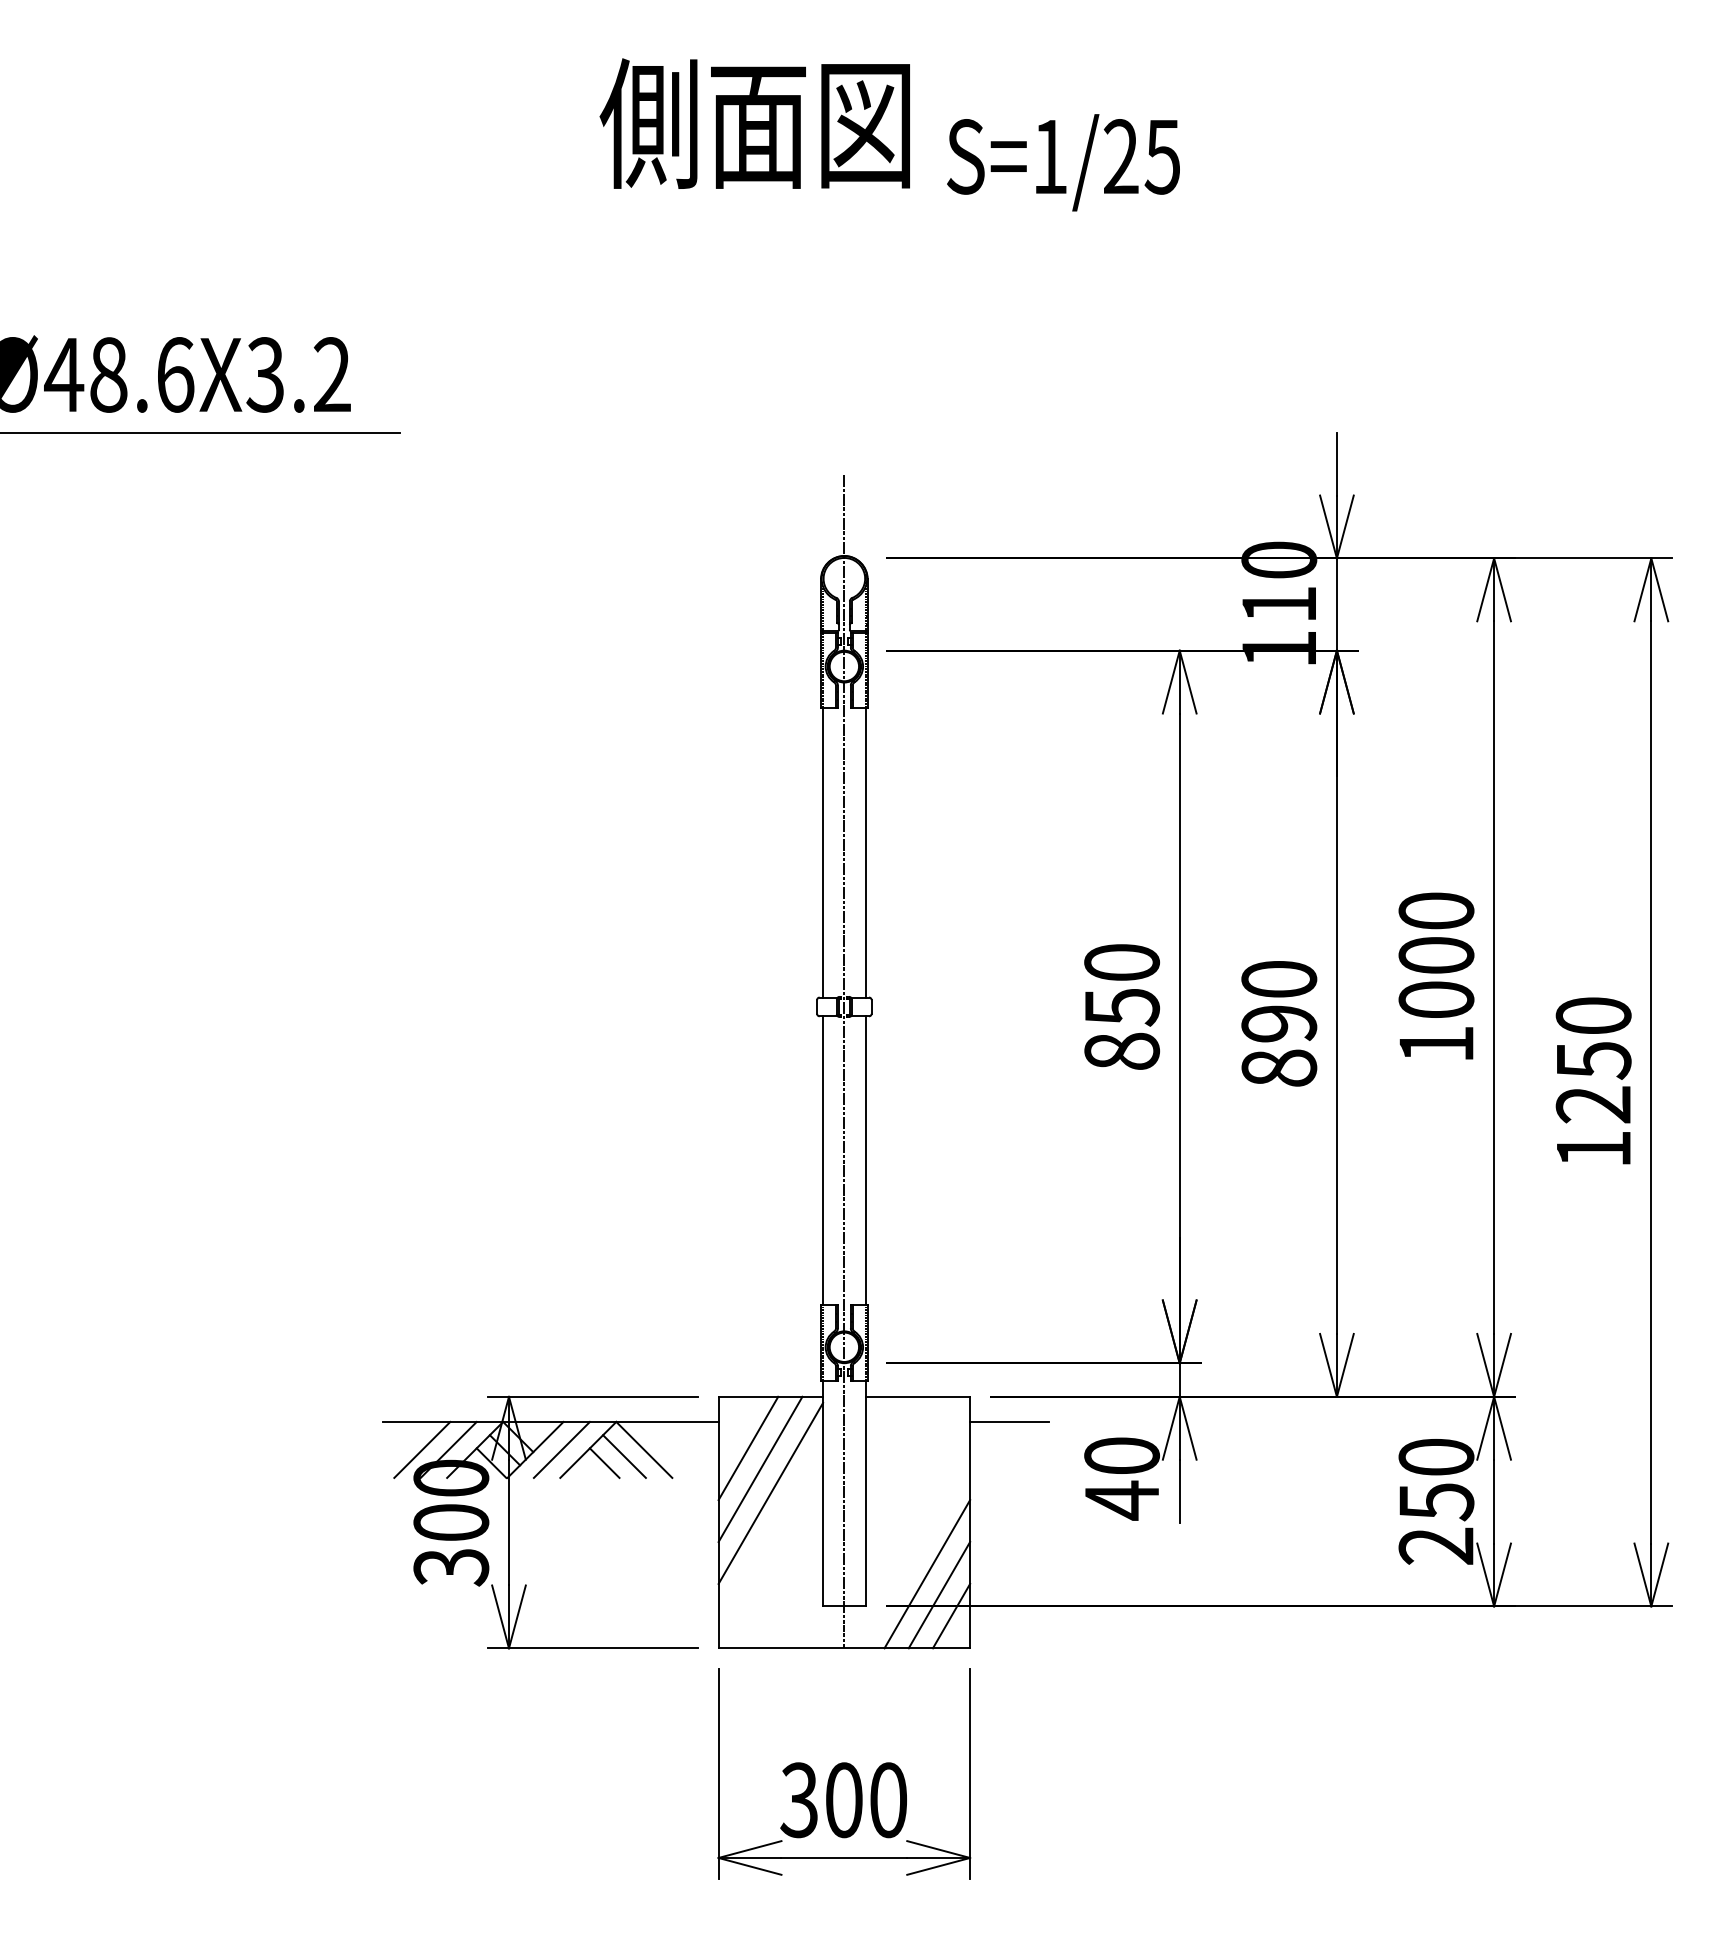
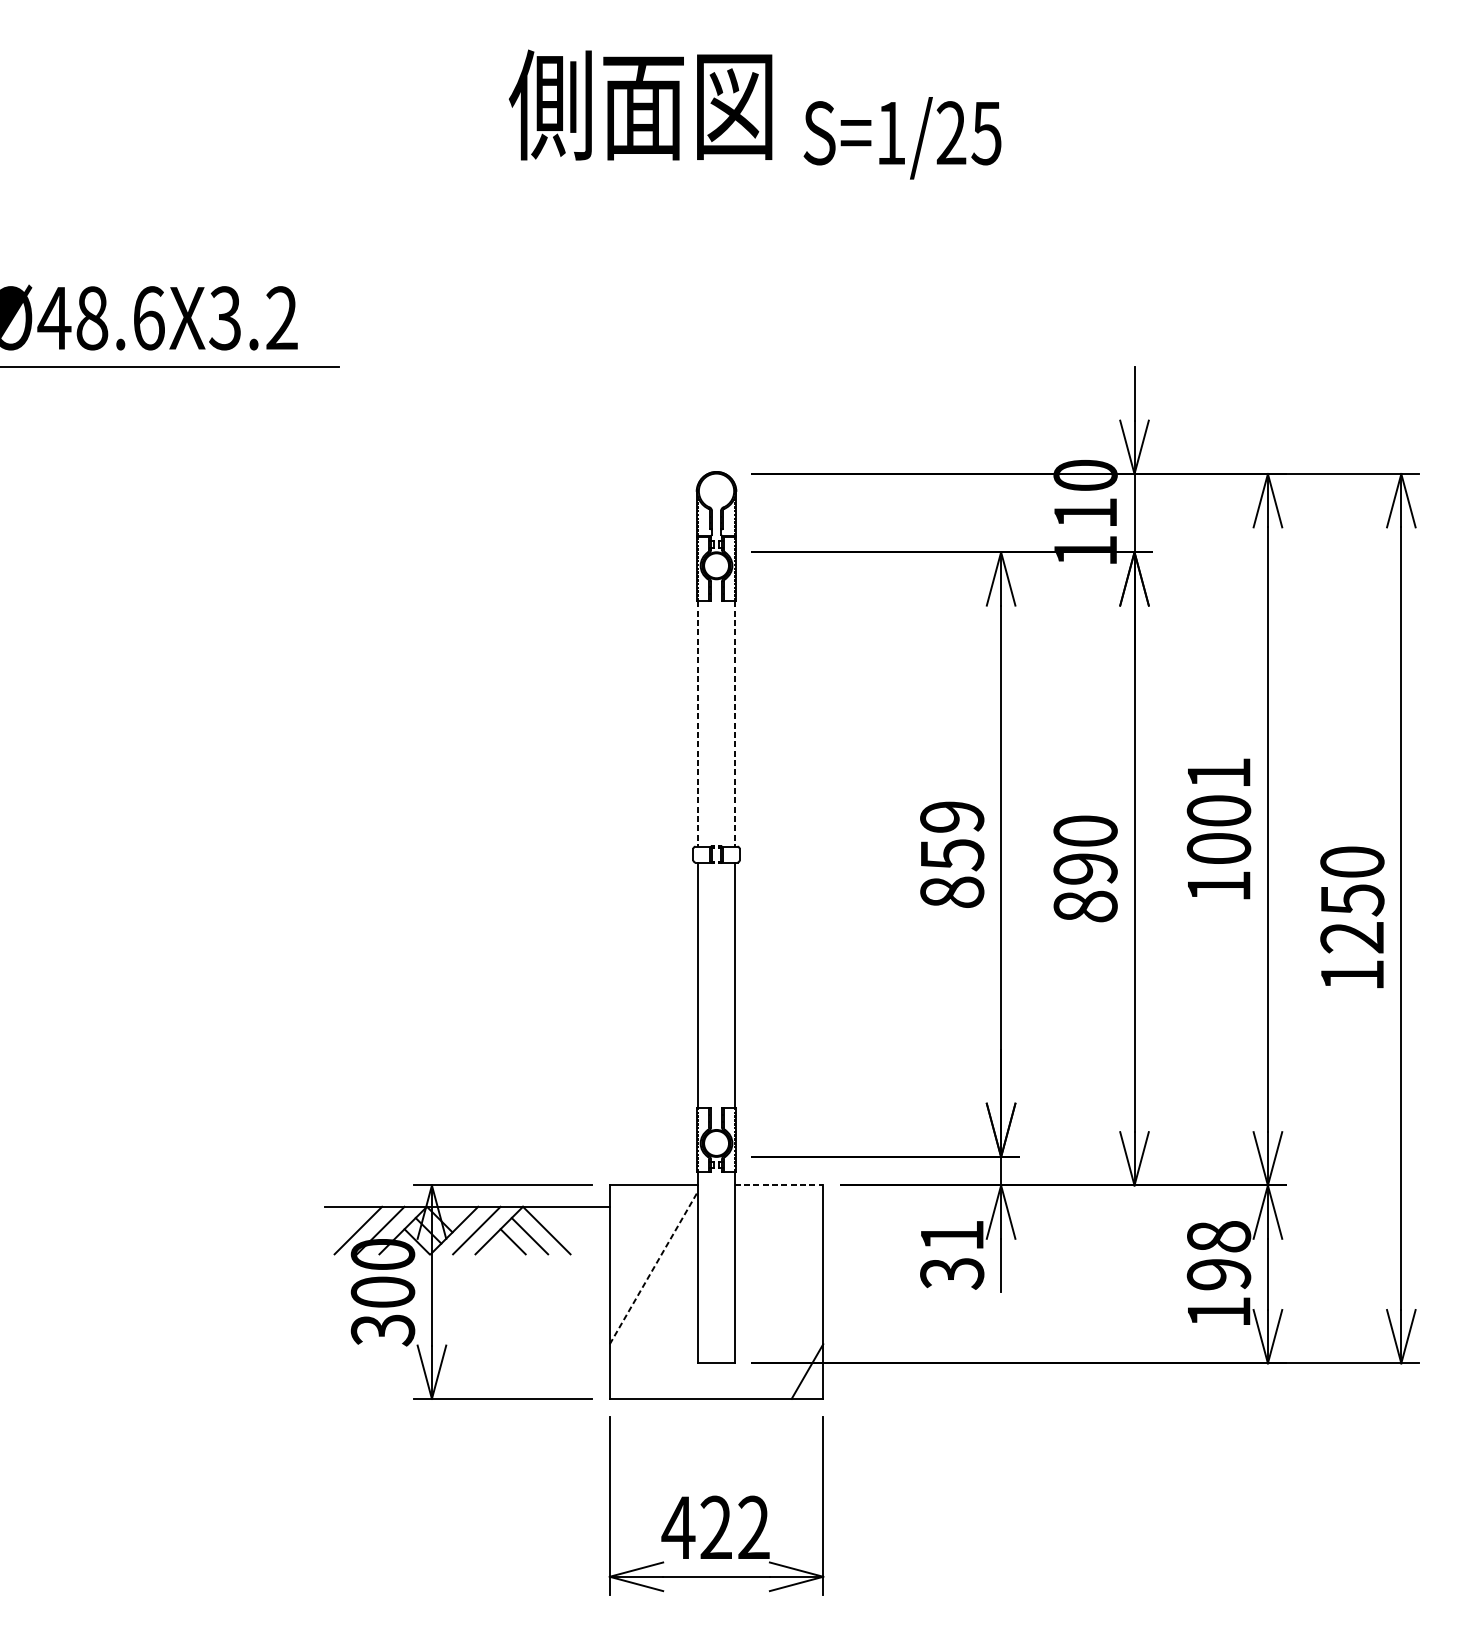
line: (823, 853) -> (698, 724), solid -> dashed
line: (865, 853) -> (734, 724), solid -> dashed
text: (1436, 910) -> (1219, 772), 1000 -> 1001
text: (1122, 962) -> (952, 816), 850 -> 859
line: (844, 1061) -> (716, 900), removed
line: (918, 1396) -> (779, 1185), solid -> dashed
line: (1009, 1421) -> (856, 1206), removed
line: (748, 1448) -> (635, 1229), removed
line: (760, 1469) -> (645, 1247), removed
text: (1122, 1478) -> (952, 1254), 40 -> 31
line: (771, 1493) -> (654, 1267), solid -> dashed
text: (1436, 1501) -> (1219, 1274), 250 -> 198
line: (927, 1574) -> (787, 1336), removed
line: (939, 1595) -> (797, 1354), removed
text: (842, 1800) -> (714, 1528), 300 -> 422

